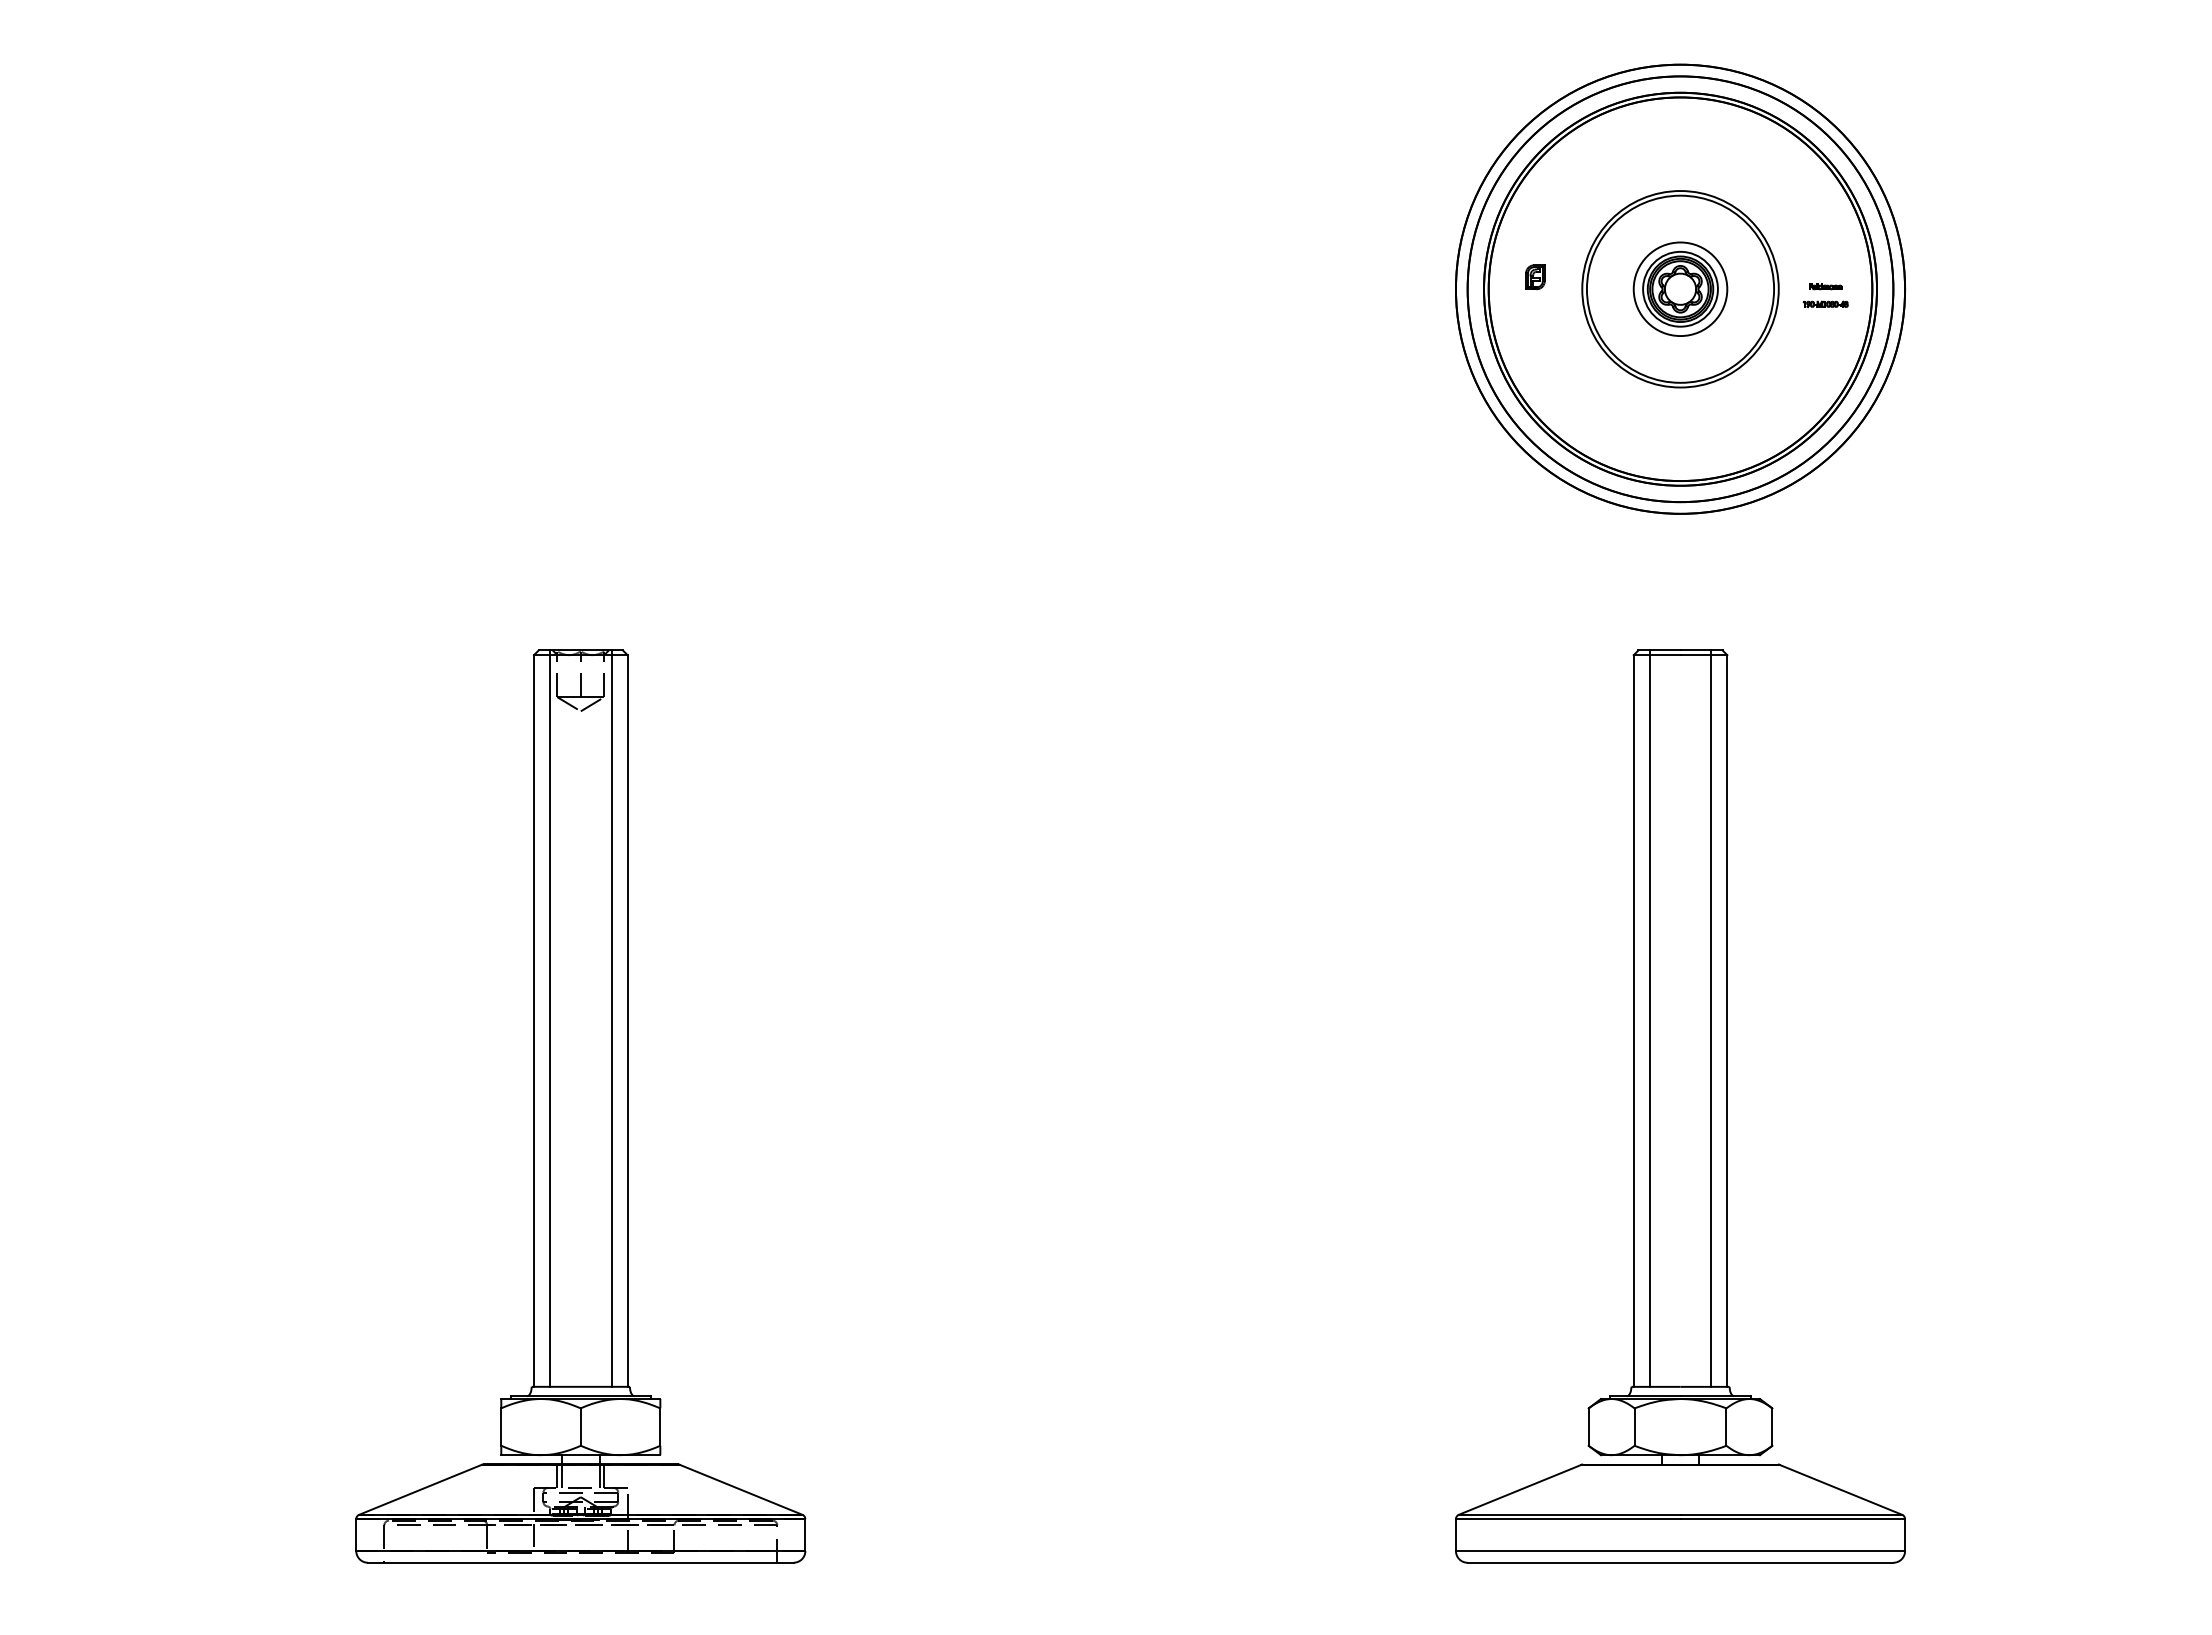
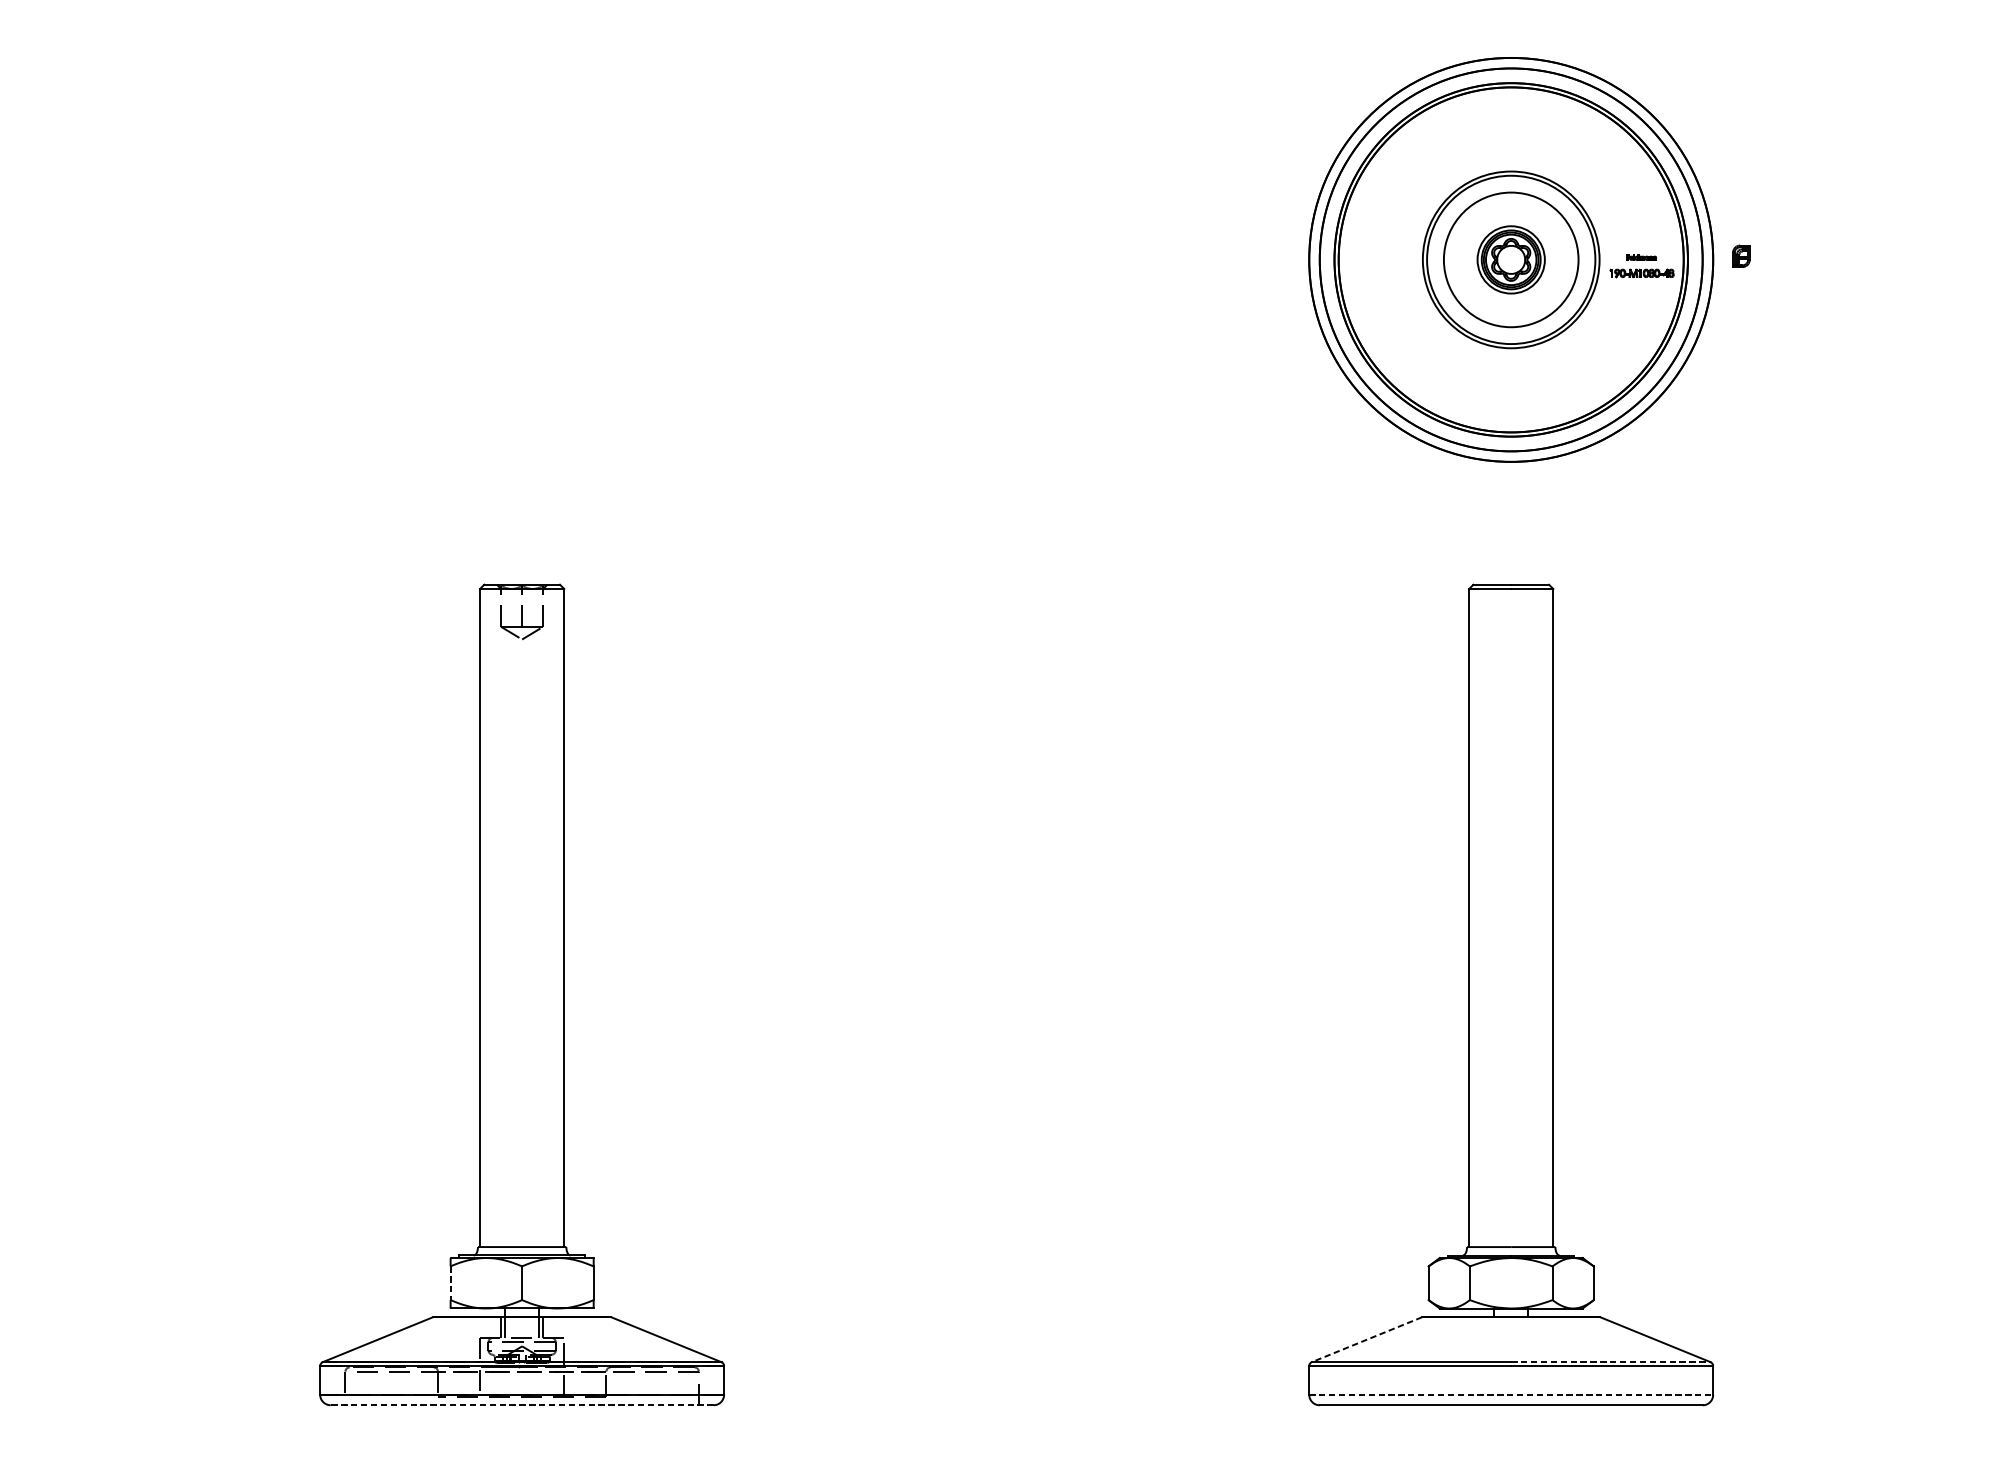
part: (1535, 277) -> (1741, 256), moved
circle: (1680, 289) -> (1511, 260), size x1.6
part: (1825, 304) -> (1641, 273), size x1.6
line: (549, 1018) -> (493, 915), removed
line: (611, 1018) -> (549, 915), removed
line: (1649, 1018) -> (1483, 915), removed
line: (1711, 1018) -> (1539, 915), removed
line: (501, 1427) -> (450, 1283), solid -> dashed
line: (1519, 1490) -> (1366, 1340), solid -> dashed
line: (1791, 1514) -> (1611, 1361), solid -> dashed
line: (1680, 1551) -> (1511, 1395), solid -> dashed
line: (580, 1562) -> (521, 1405), solid -> dashed

